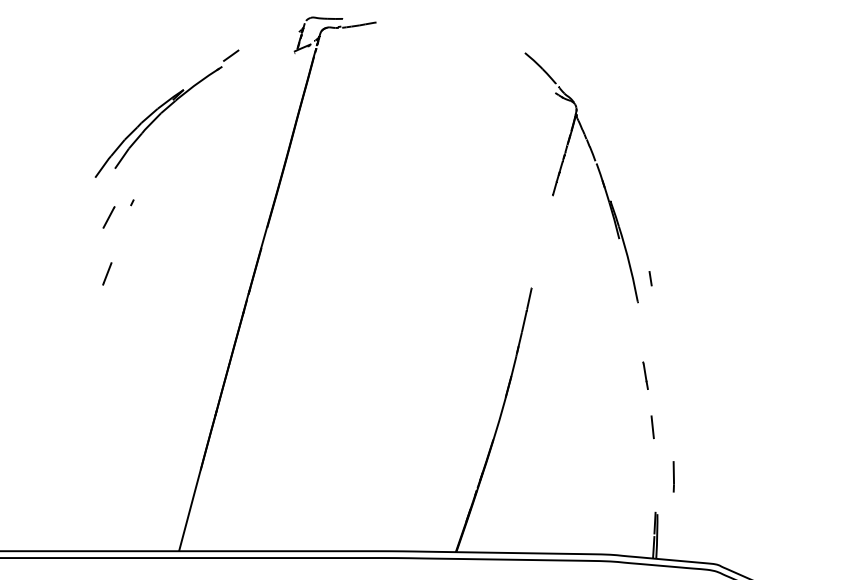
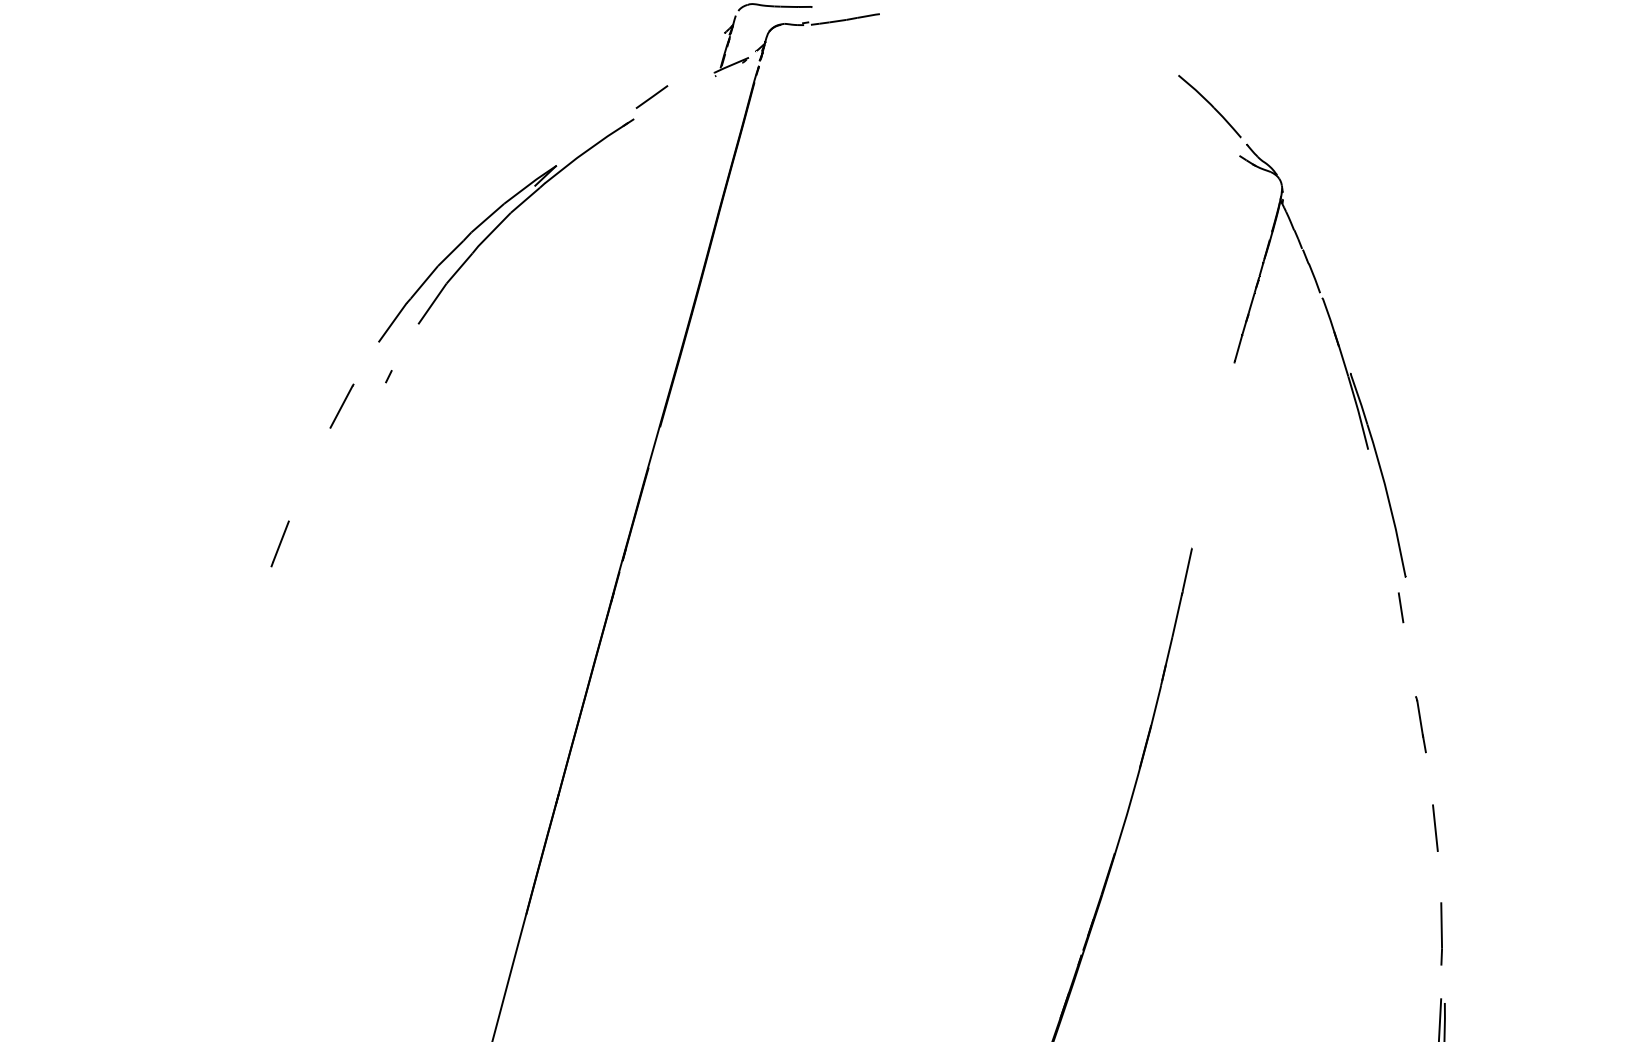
part: (166, 113) -> (521, 213), moved
line: (107, 273) -> (280, 543), moved
line: (650, 278) -> (1400, 607), moved
line: (673, 476) -> (1440, 933), moved

